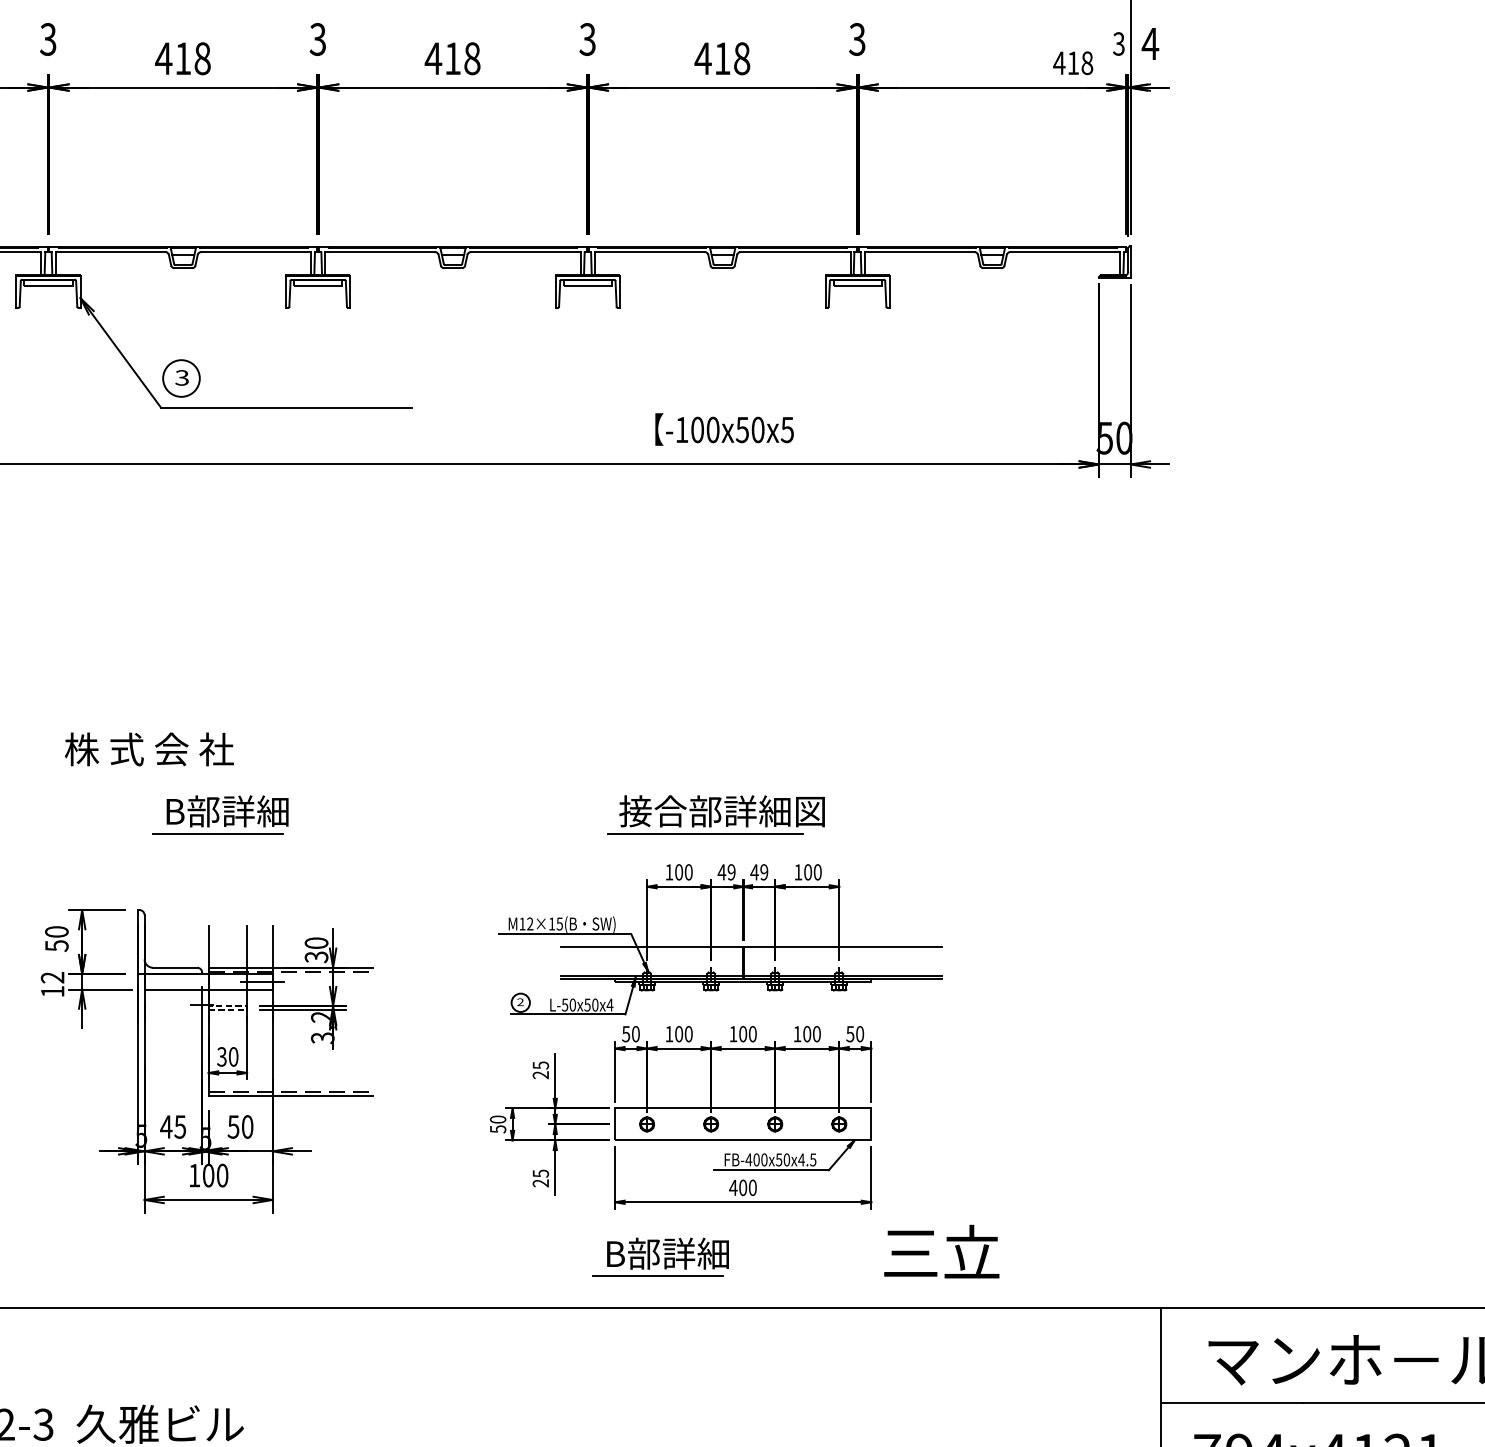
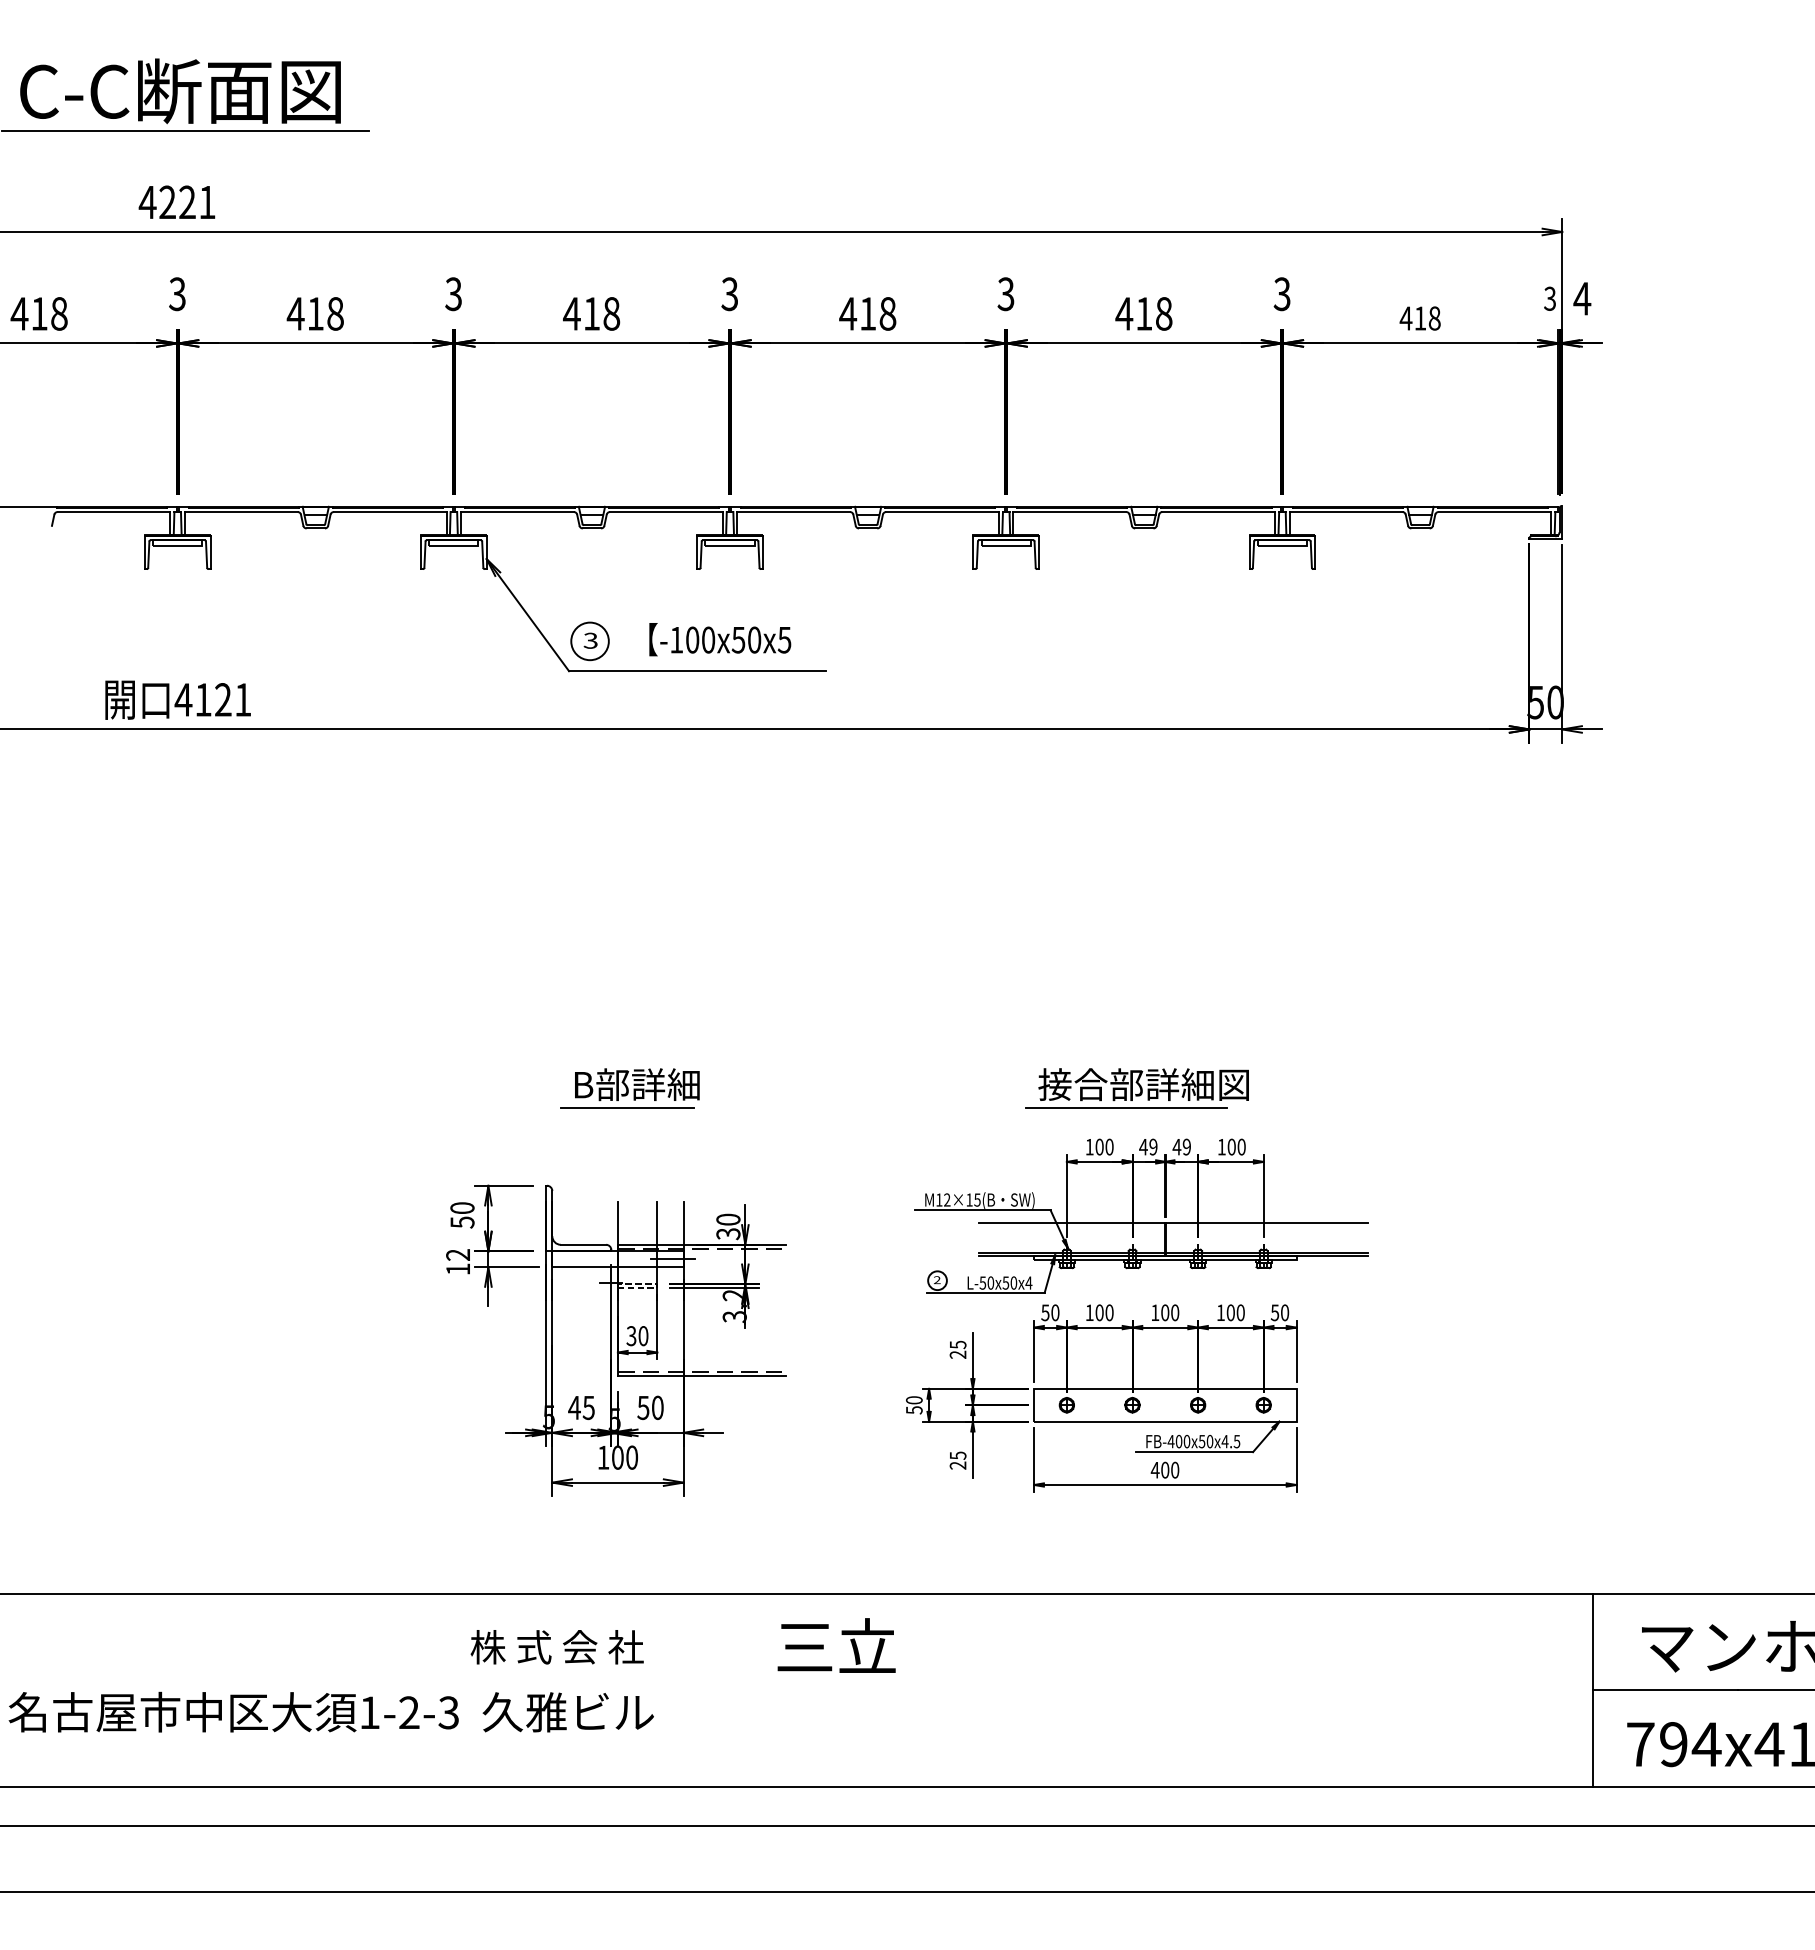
text: (1072, 63) -> (1419, 318), moved
text: (724, 429) -> (720, 639), moved
text: (148, 749) -> (556, 1647), moved
text: (941, 1251) -> (836, 1645), moved
part: (660, 1257) -> (1080, 1541), removed

